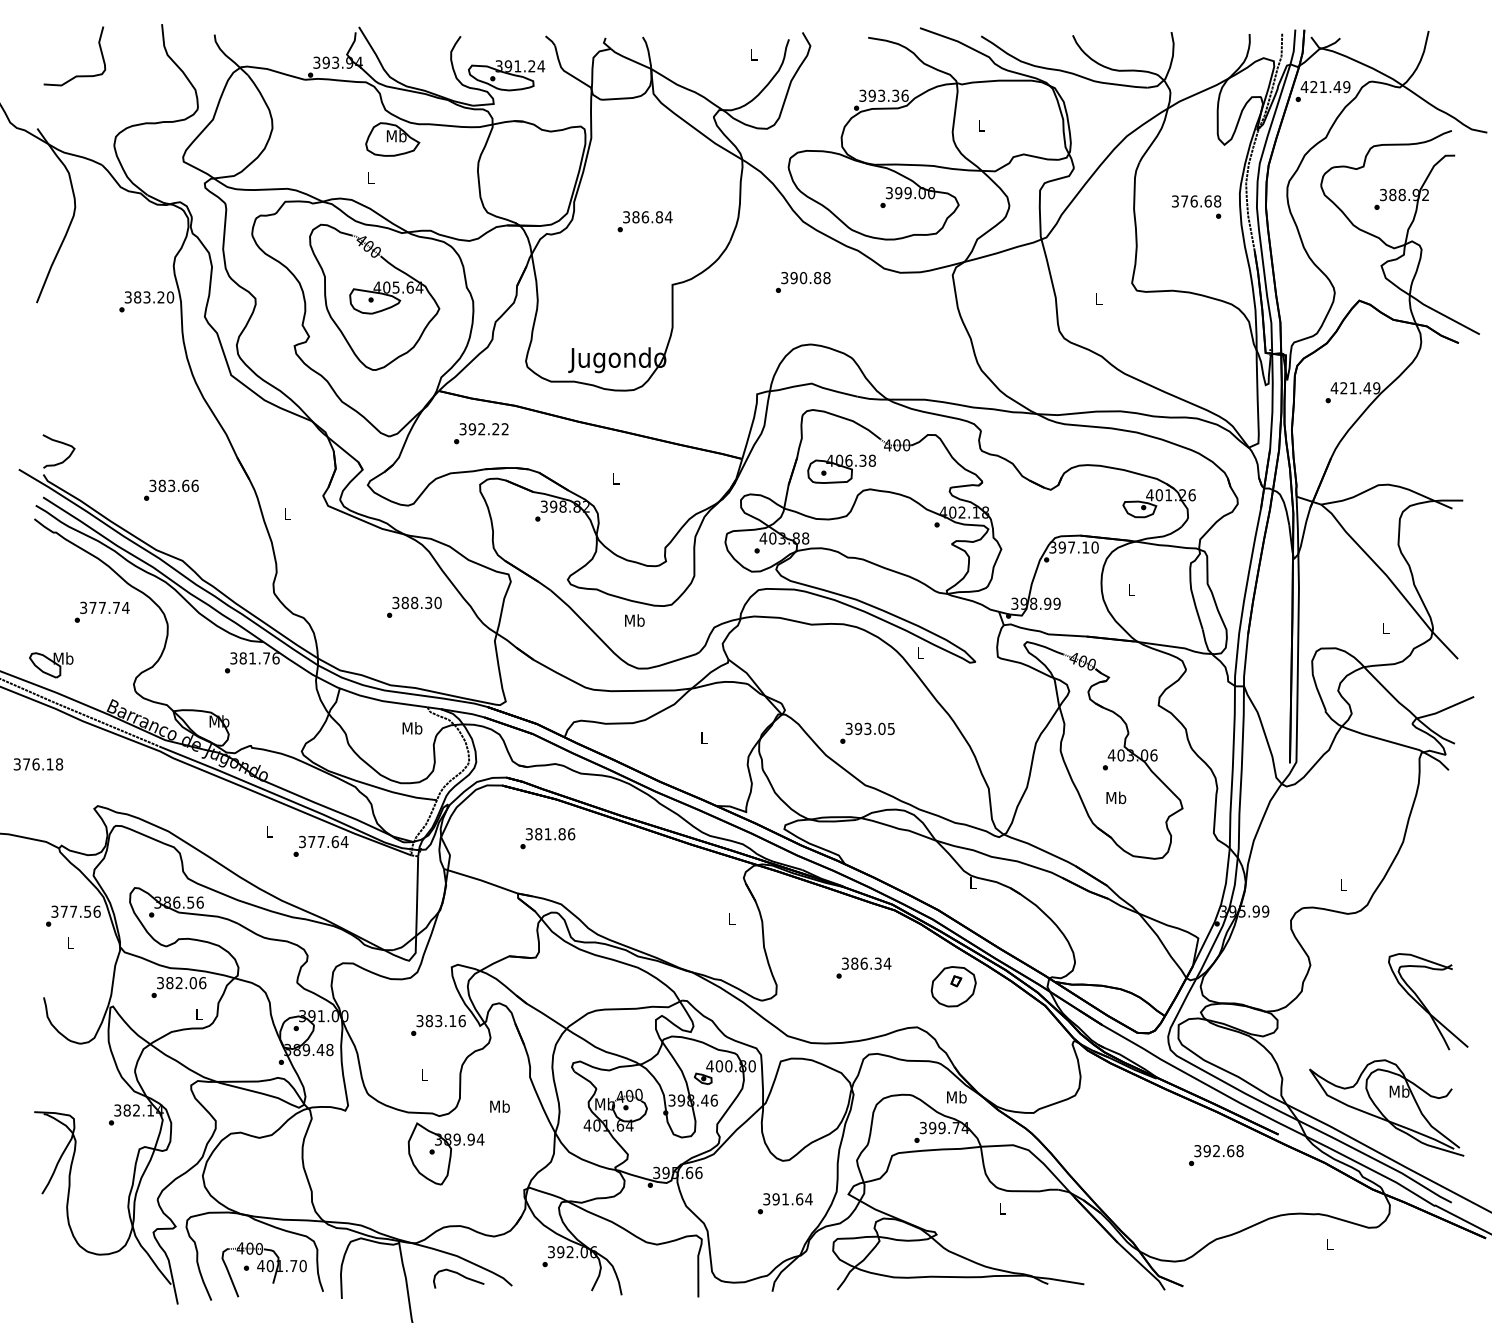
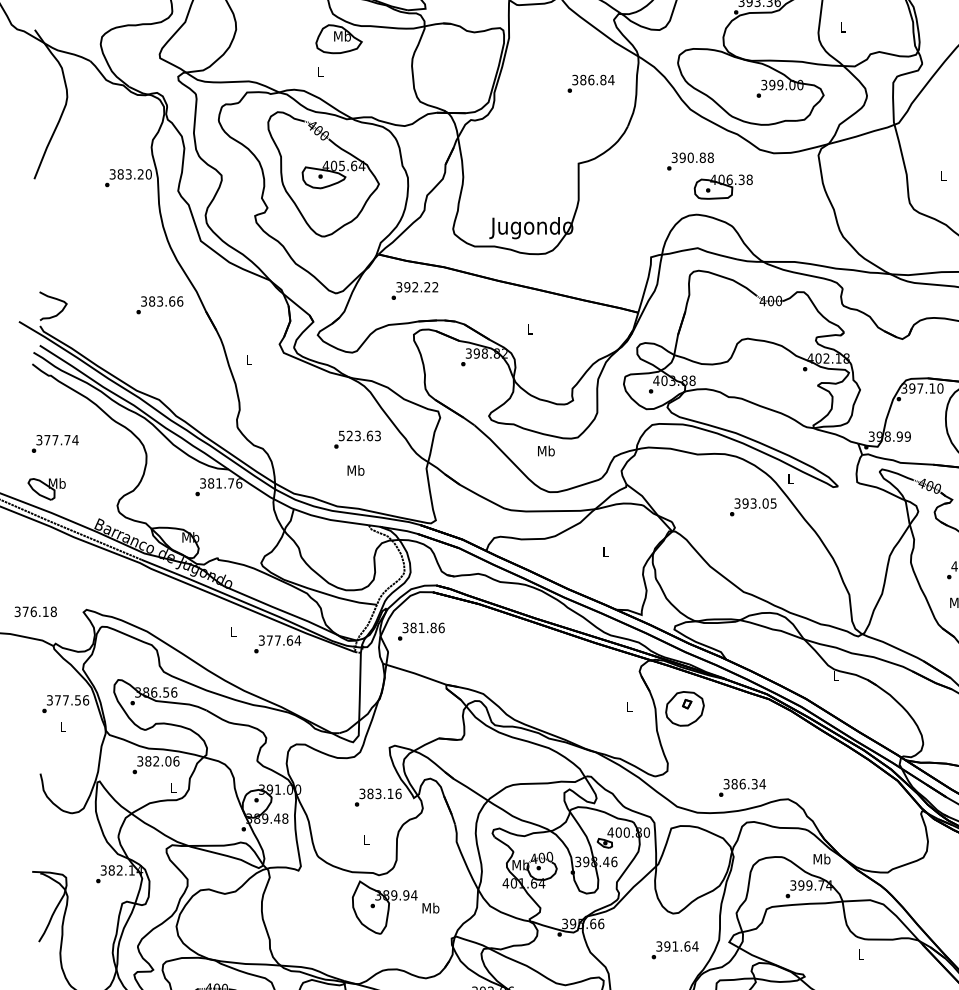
text: (644, 221) -> (590, 83), moved
part: (841, 468) -> (723, 186), moved
text: (171, 489) -> (159, 304), moved
text: (416, 602) -> (359, 435), 388.30 -> 523.63
text: (101, 611) -> (54, 443), moved
text: (412, 728) -> (356, 470), moved
text: (867, 732) -> (753, 506), moved
text: (38, 764) -> (35, 611), moved
text: (547, 838) -> (421, 631), moved
text: (863, 967) -> (742, 787), moved
part: (953, 986) -> (684, 708), moved
text: (499, 1106) -> (430, 908), moved

